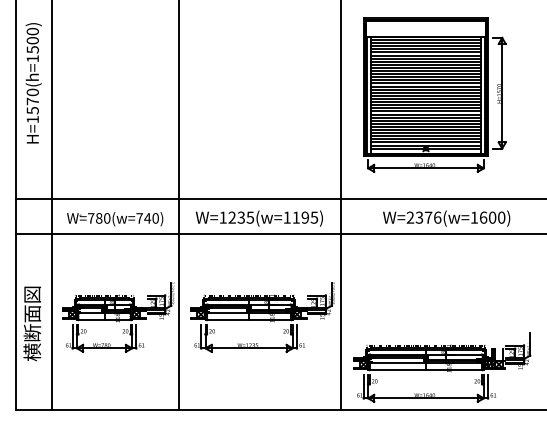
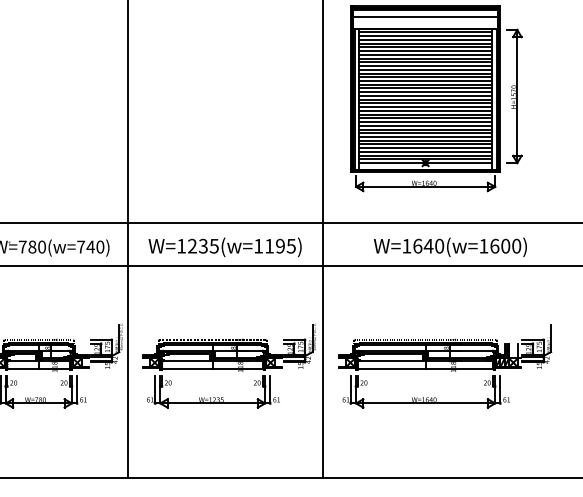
line: (425, 27) -> (425, 17), added
text: (423, 217) -> (422, 245), W=2376(w=1600) -> W=1640(w=1600)
part: (442, 367) -> (445, 366), moved

